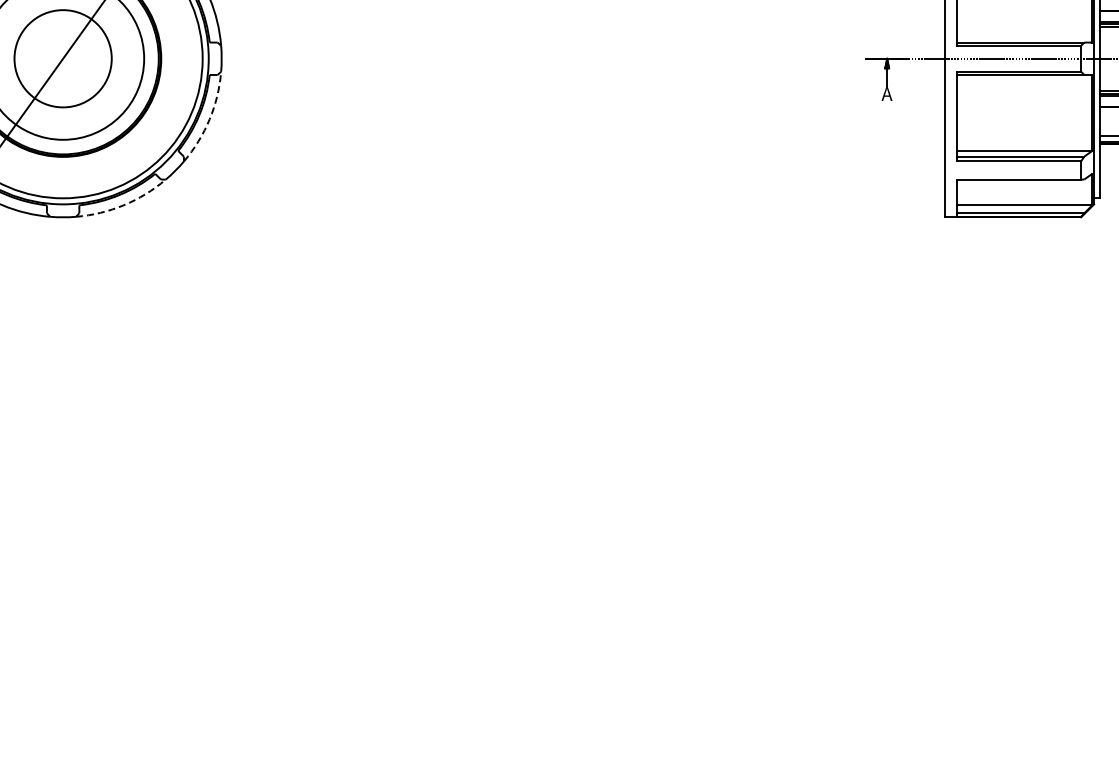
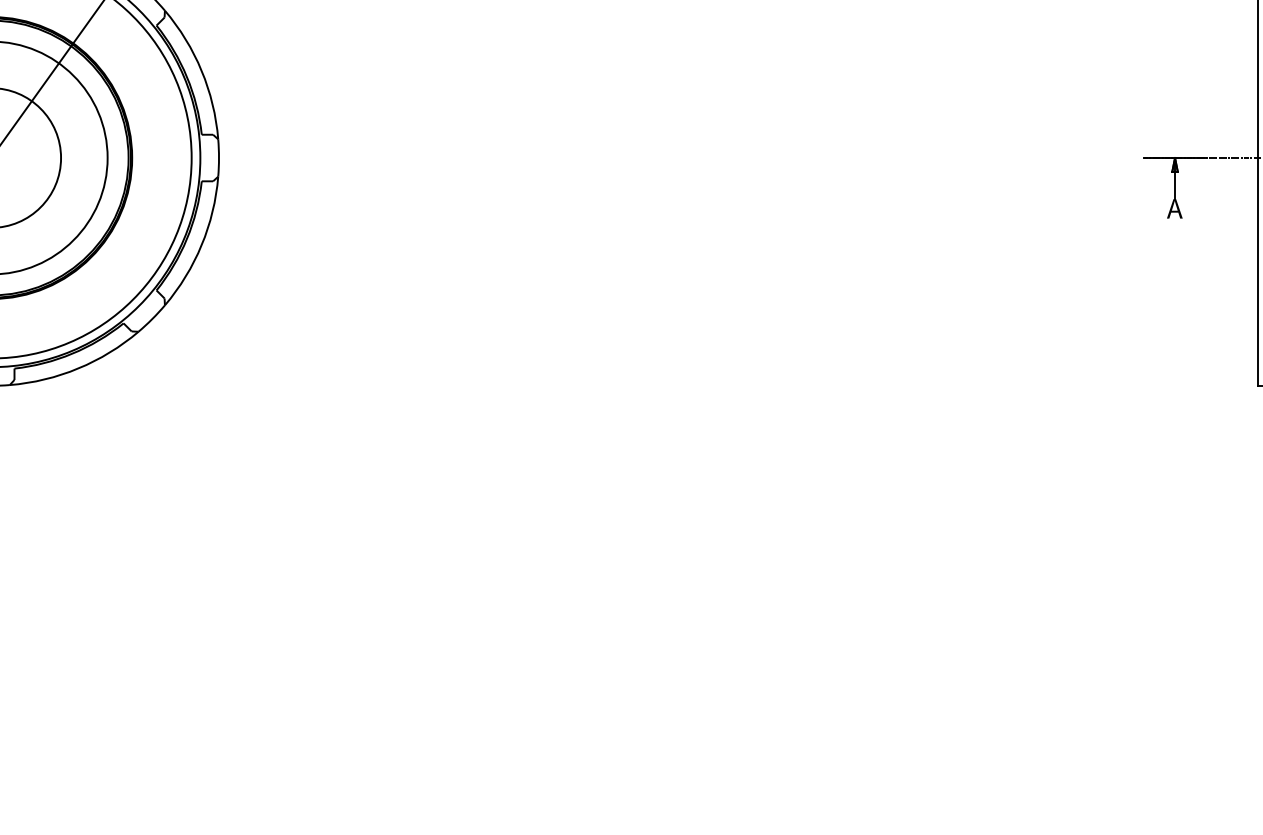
arc: (209, 119) -> (201, 245), dashed -> solid
arc: (123, 205) -> (77, 368), dashed -> solid

